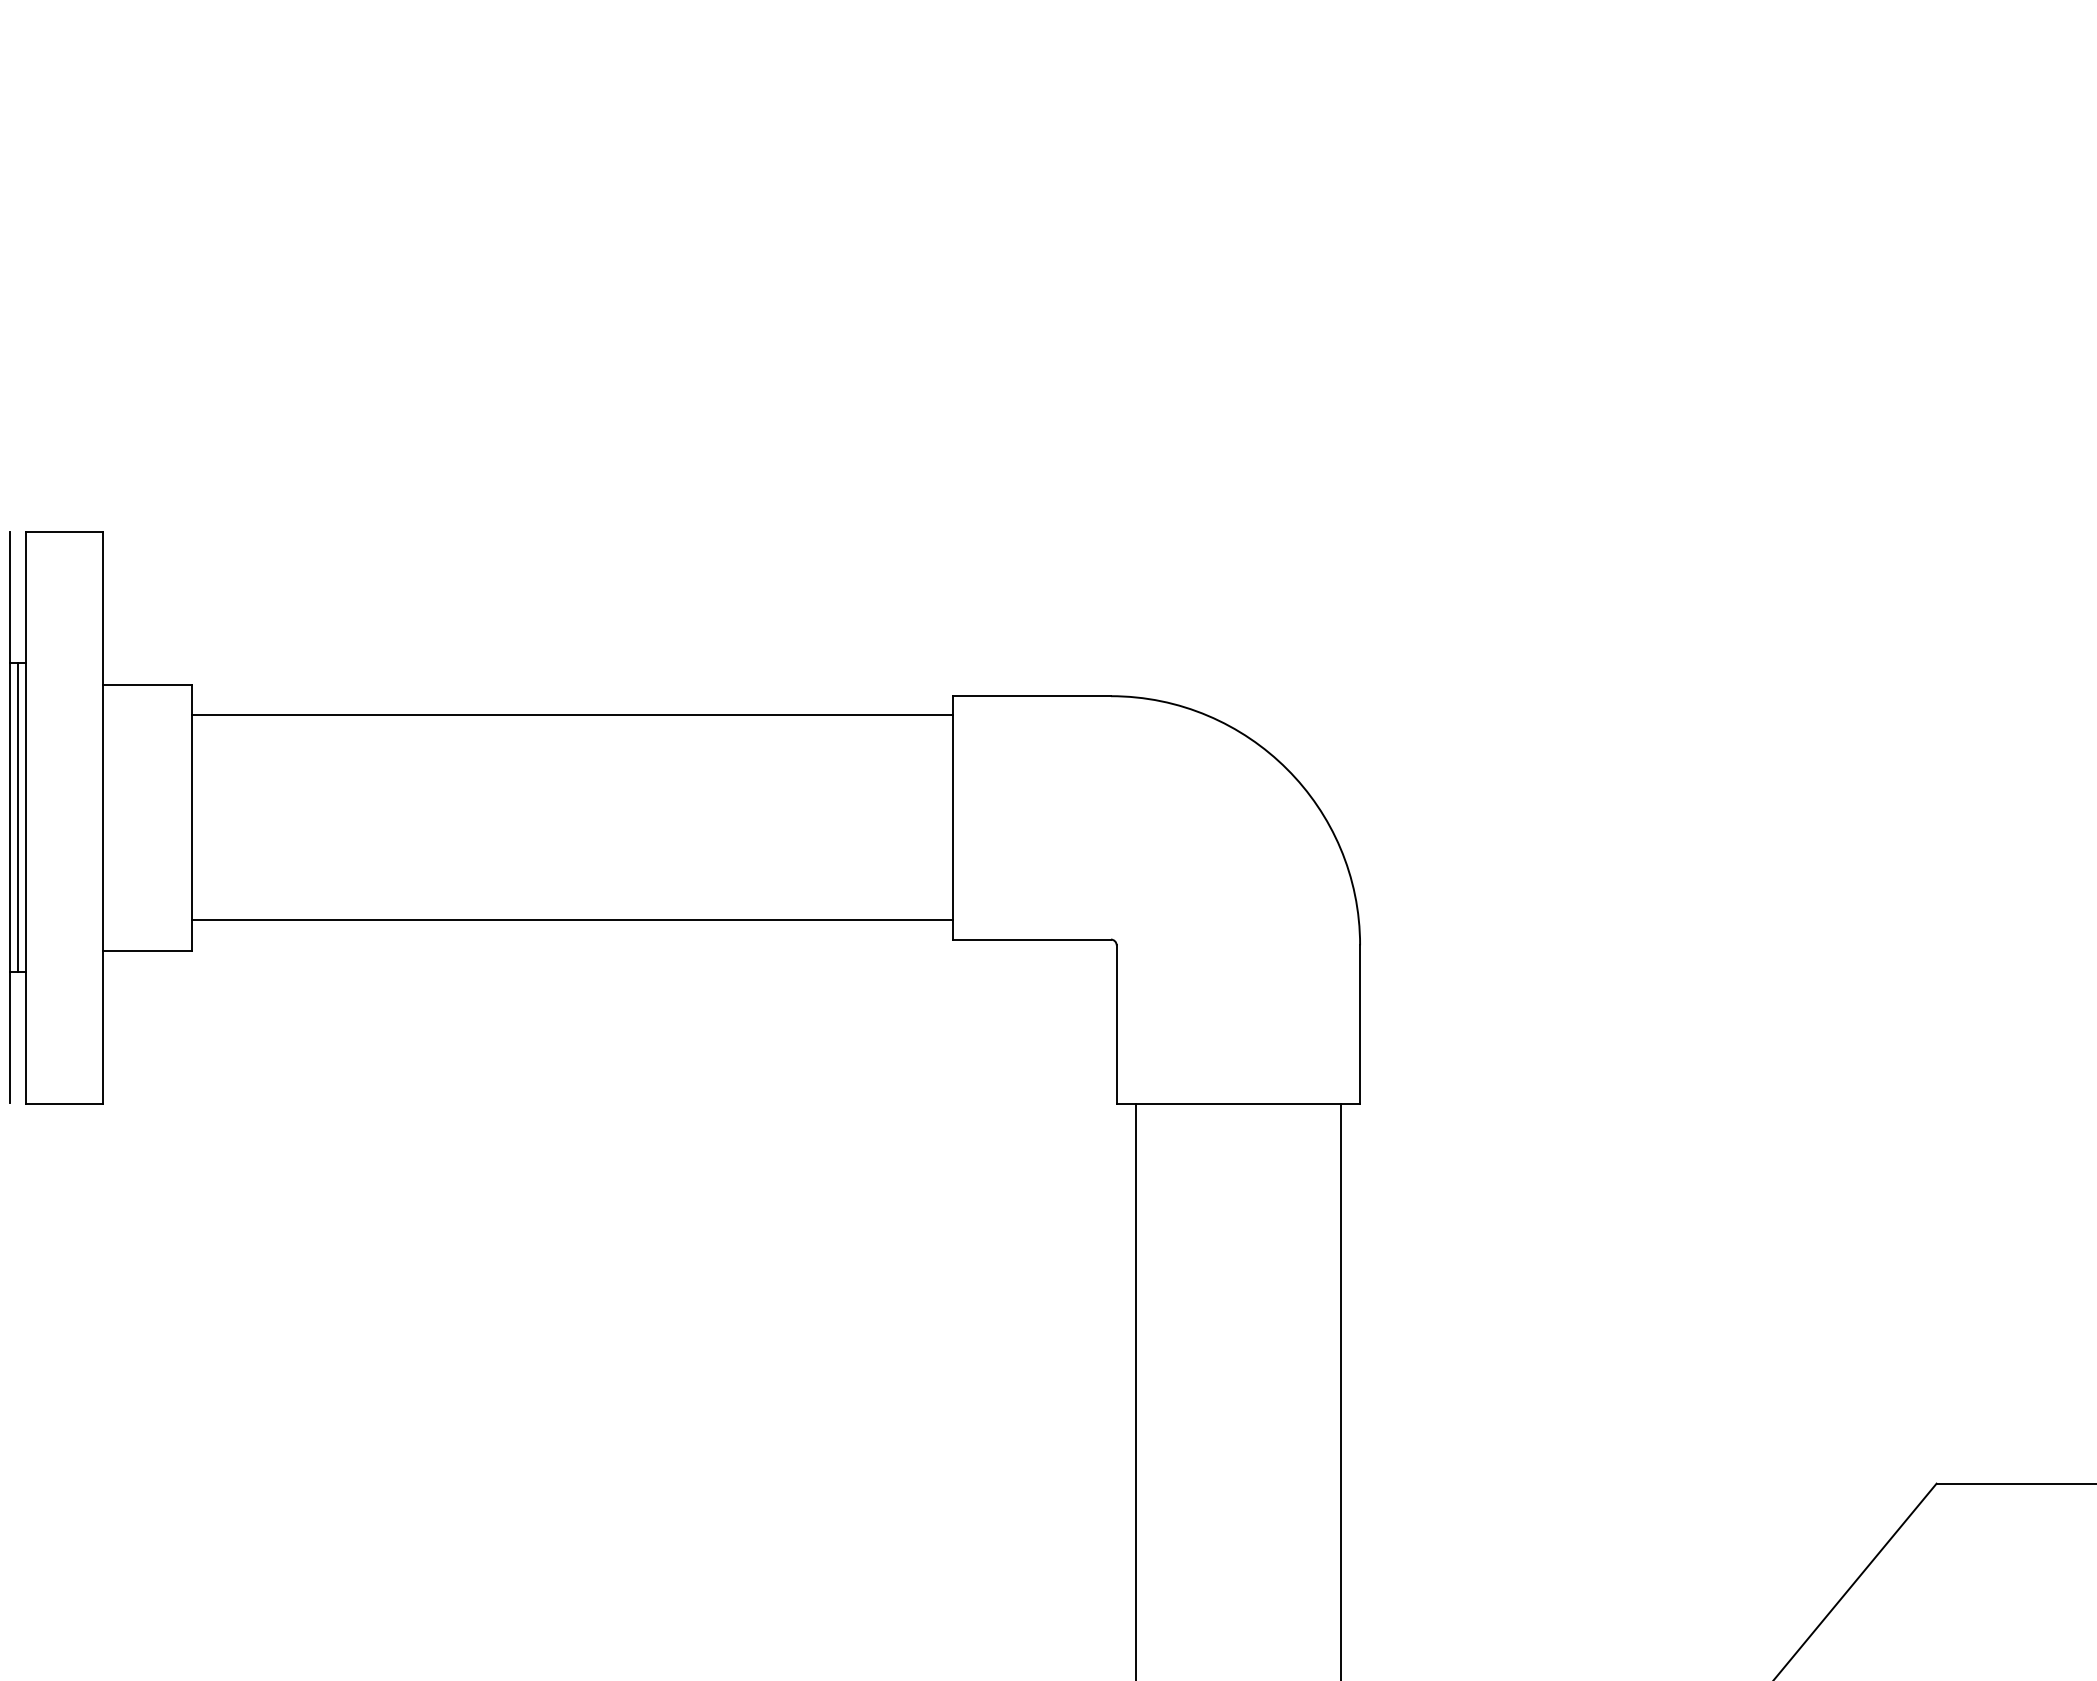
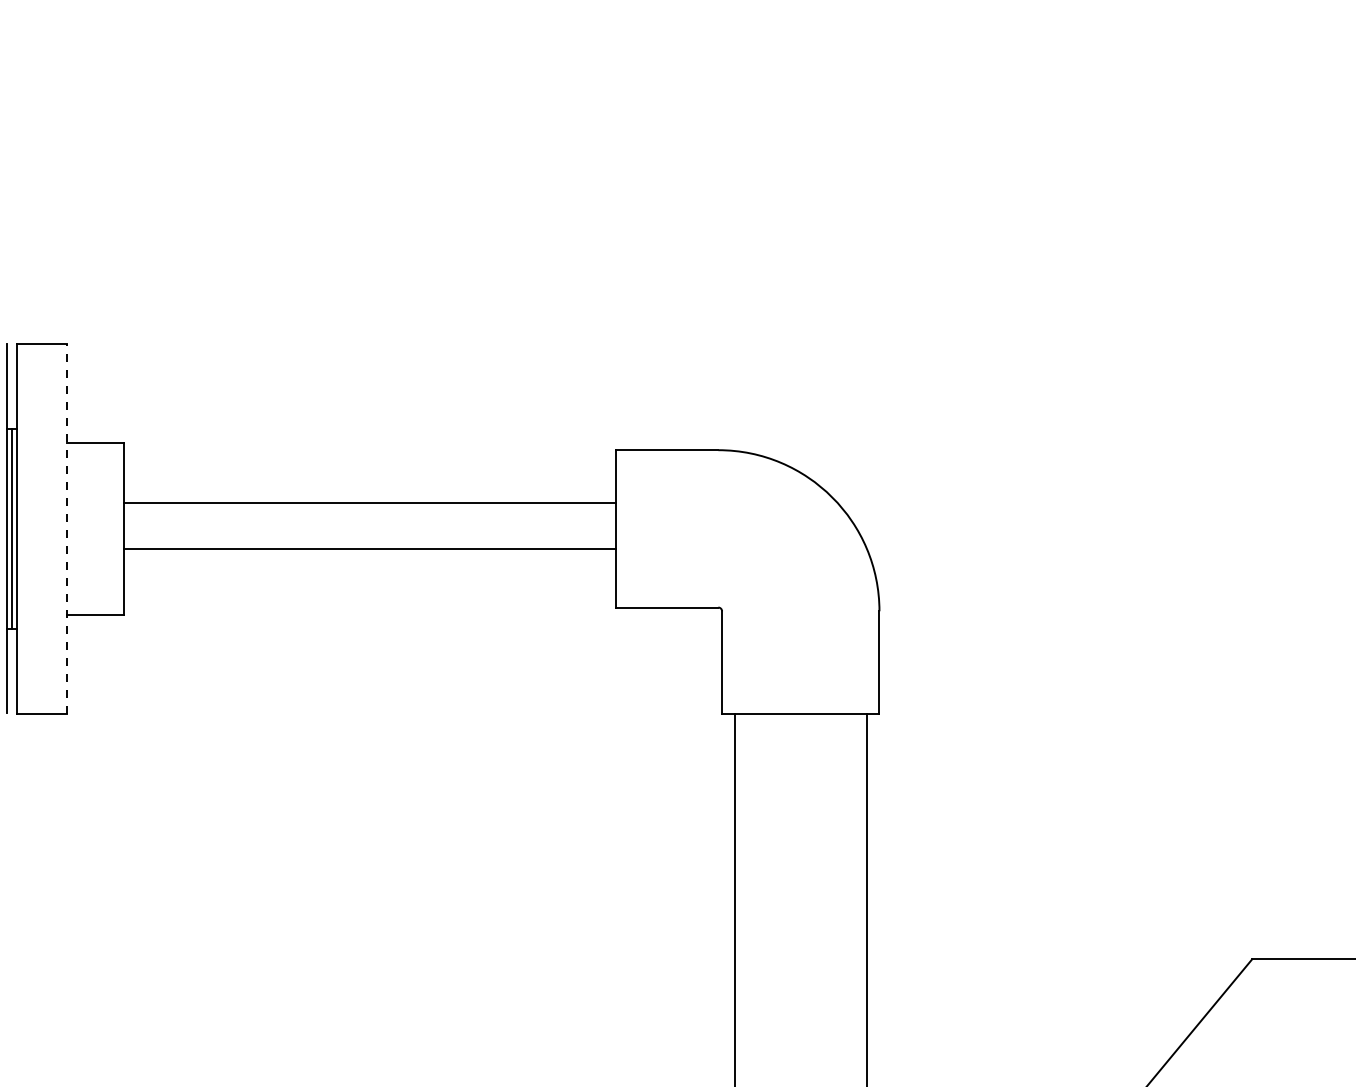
line: (571, 715) -> (369, 502), moved
line: (102, 817) -> (66, 528), solid -> dashed
line: (571, 920) -> (369, 549), moved

